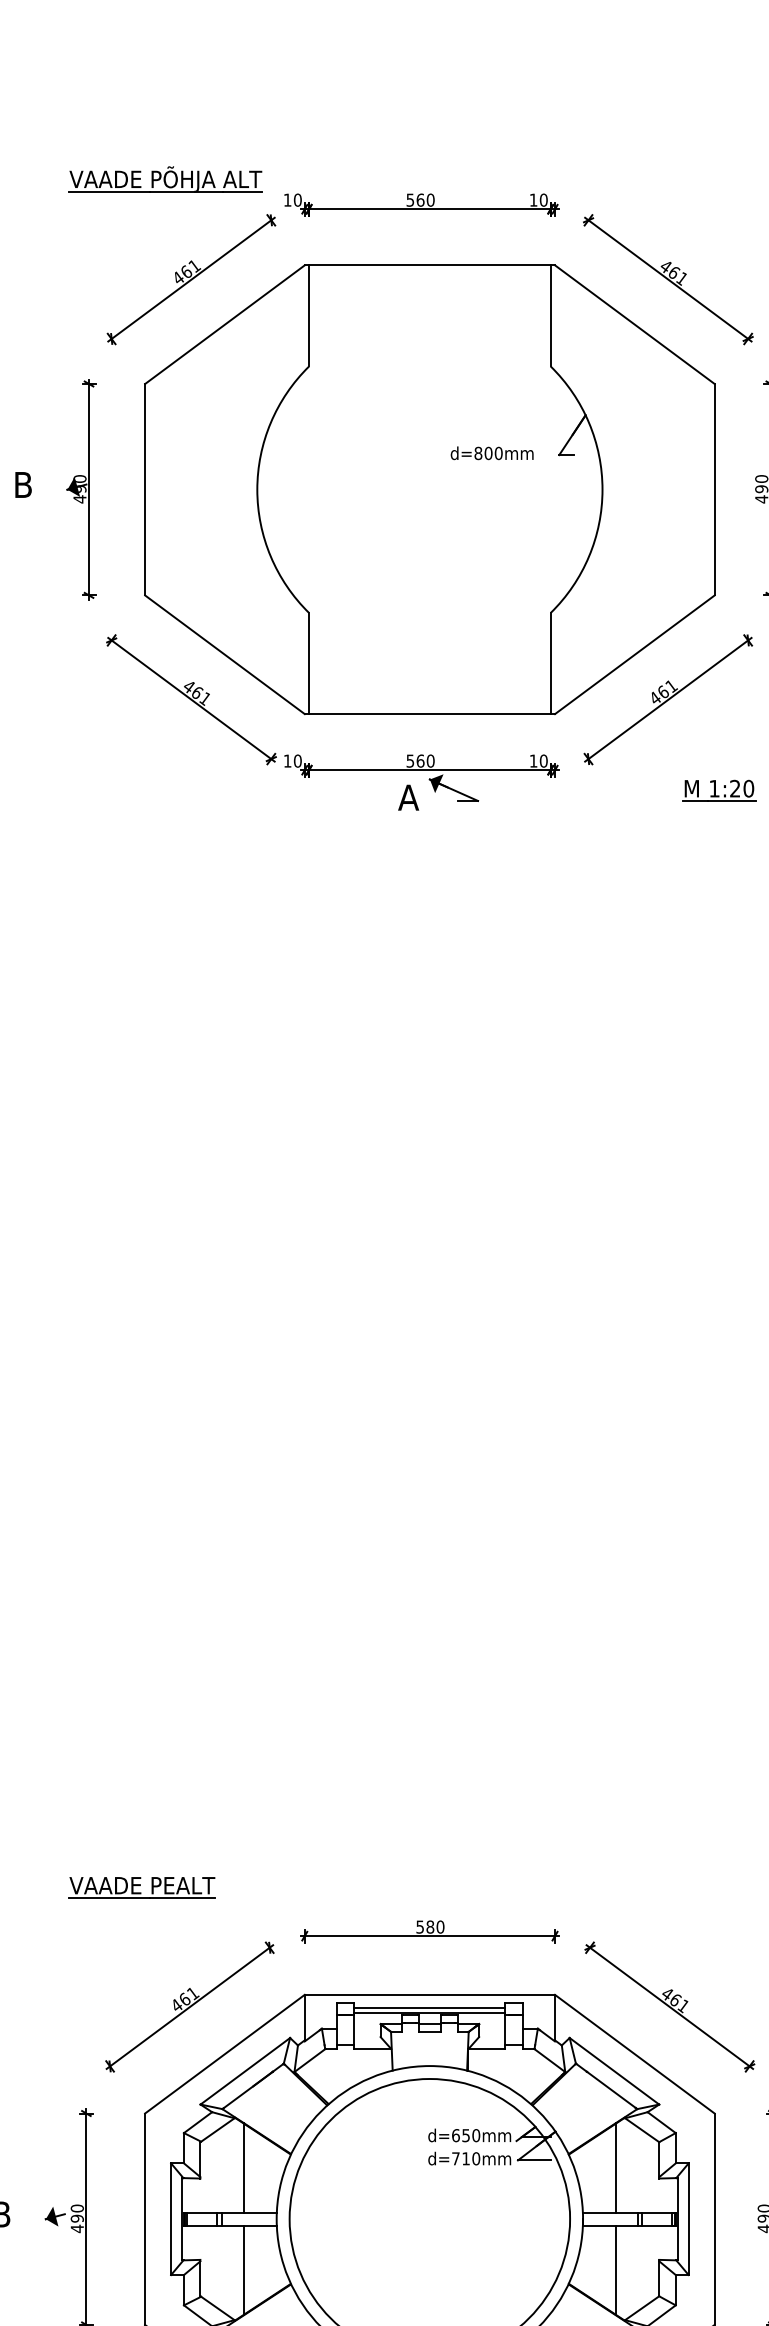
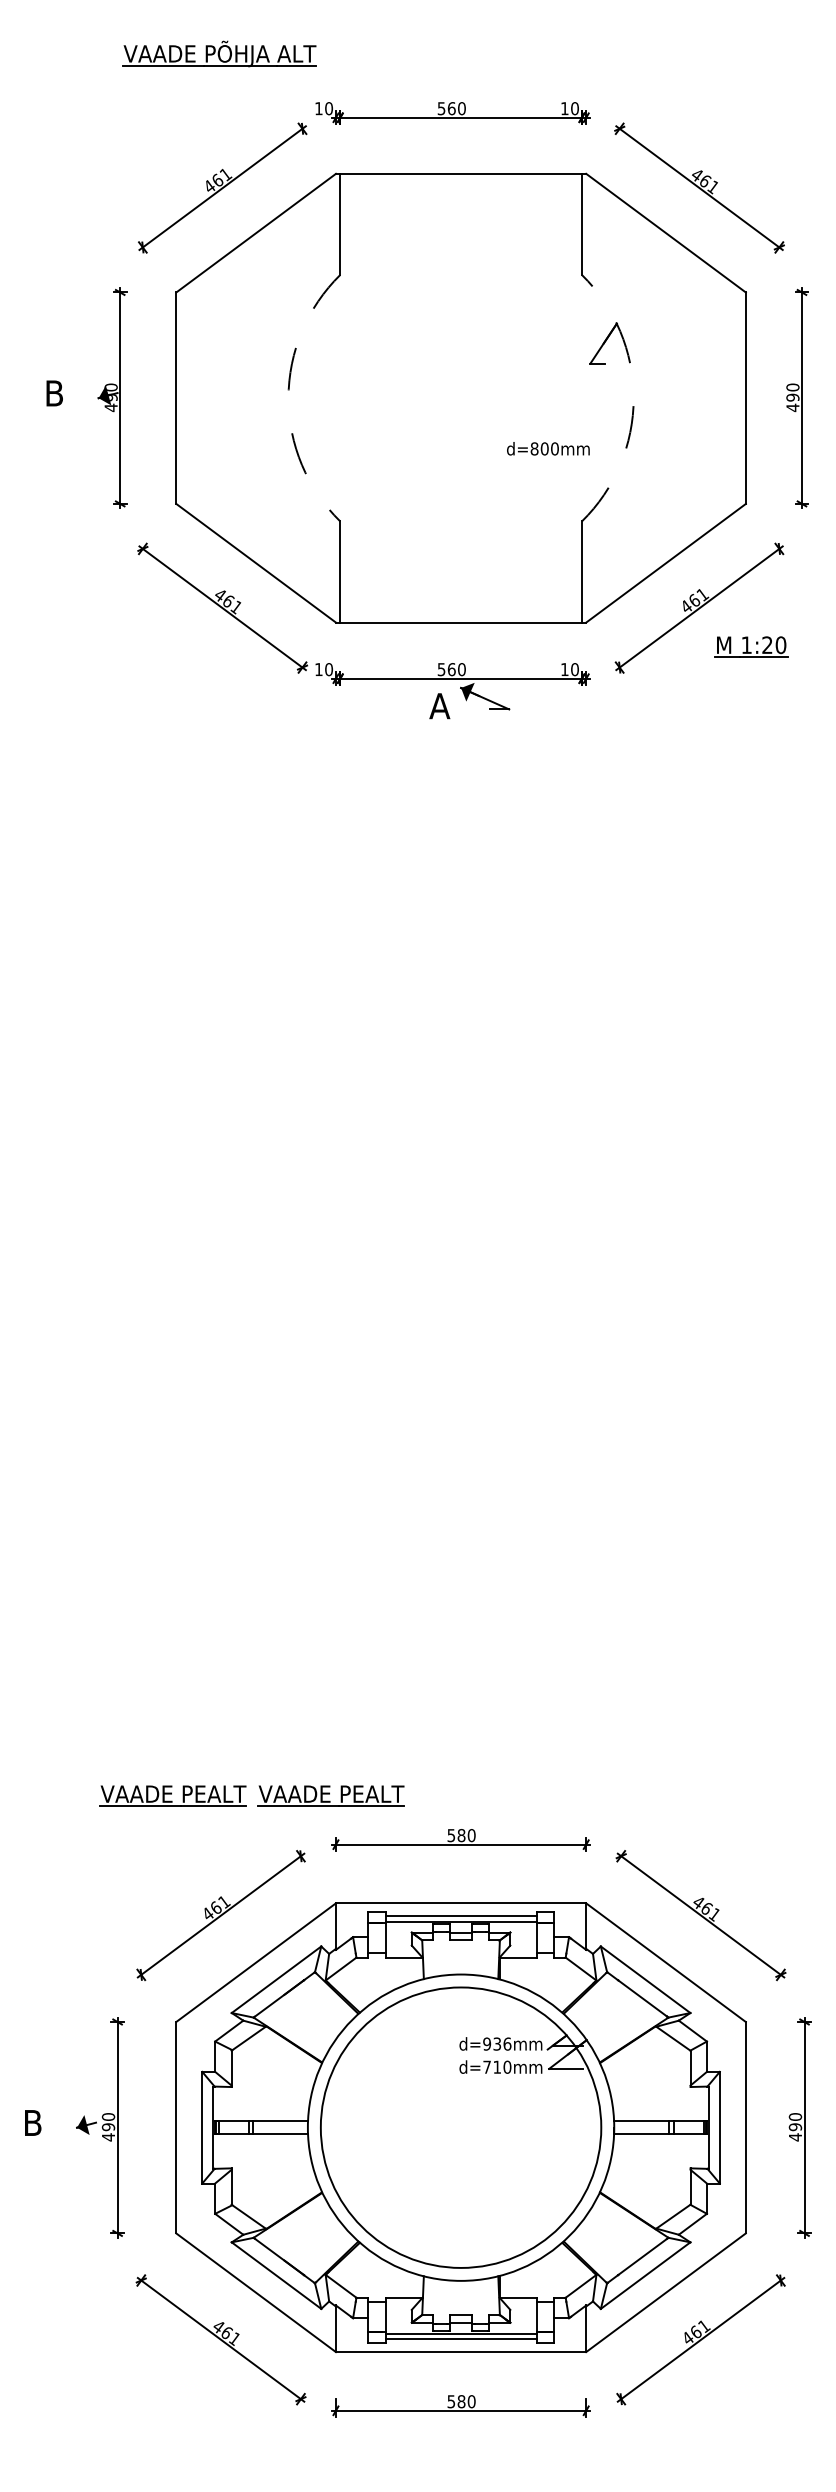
part: (165, 179) -> (219, 53), moved
text: (492, 453) -> (548, 448), moved
arc: (257, 490) -> (288, 398), solid -> dashed
arc: (602, 490) -> (633, 398), solid -> dashed
part: (719, 790) -> (751, 646), moved
part: (299, 1887) -> (330, 1795), added
text: (466, 2135) -> (497, 2043), d=650mm -> d=936mm
line: (243, 2168) -> (274, 2076), removed
line: (616, 2168) -> (647, 2076), removed
line: (243, 2270) -> (274, 2178), removed
line: (616, 2270) -> (647, 2178), removed

